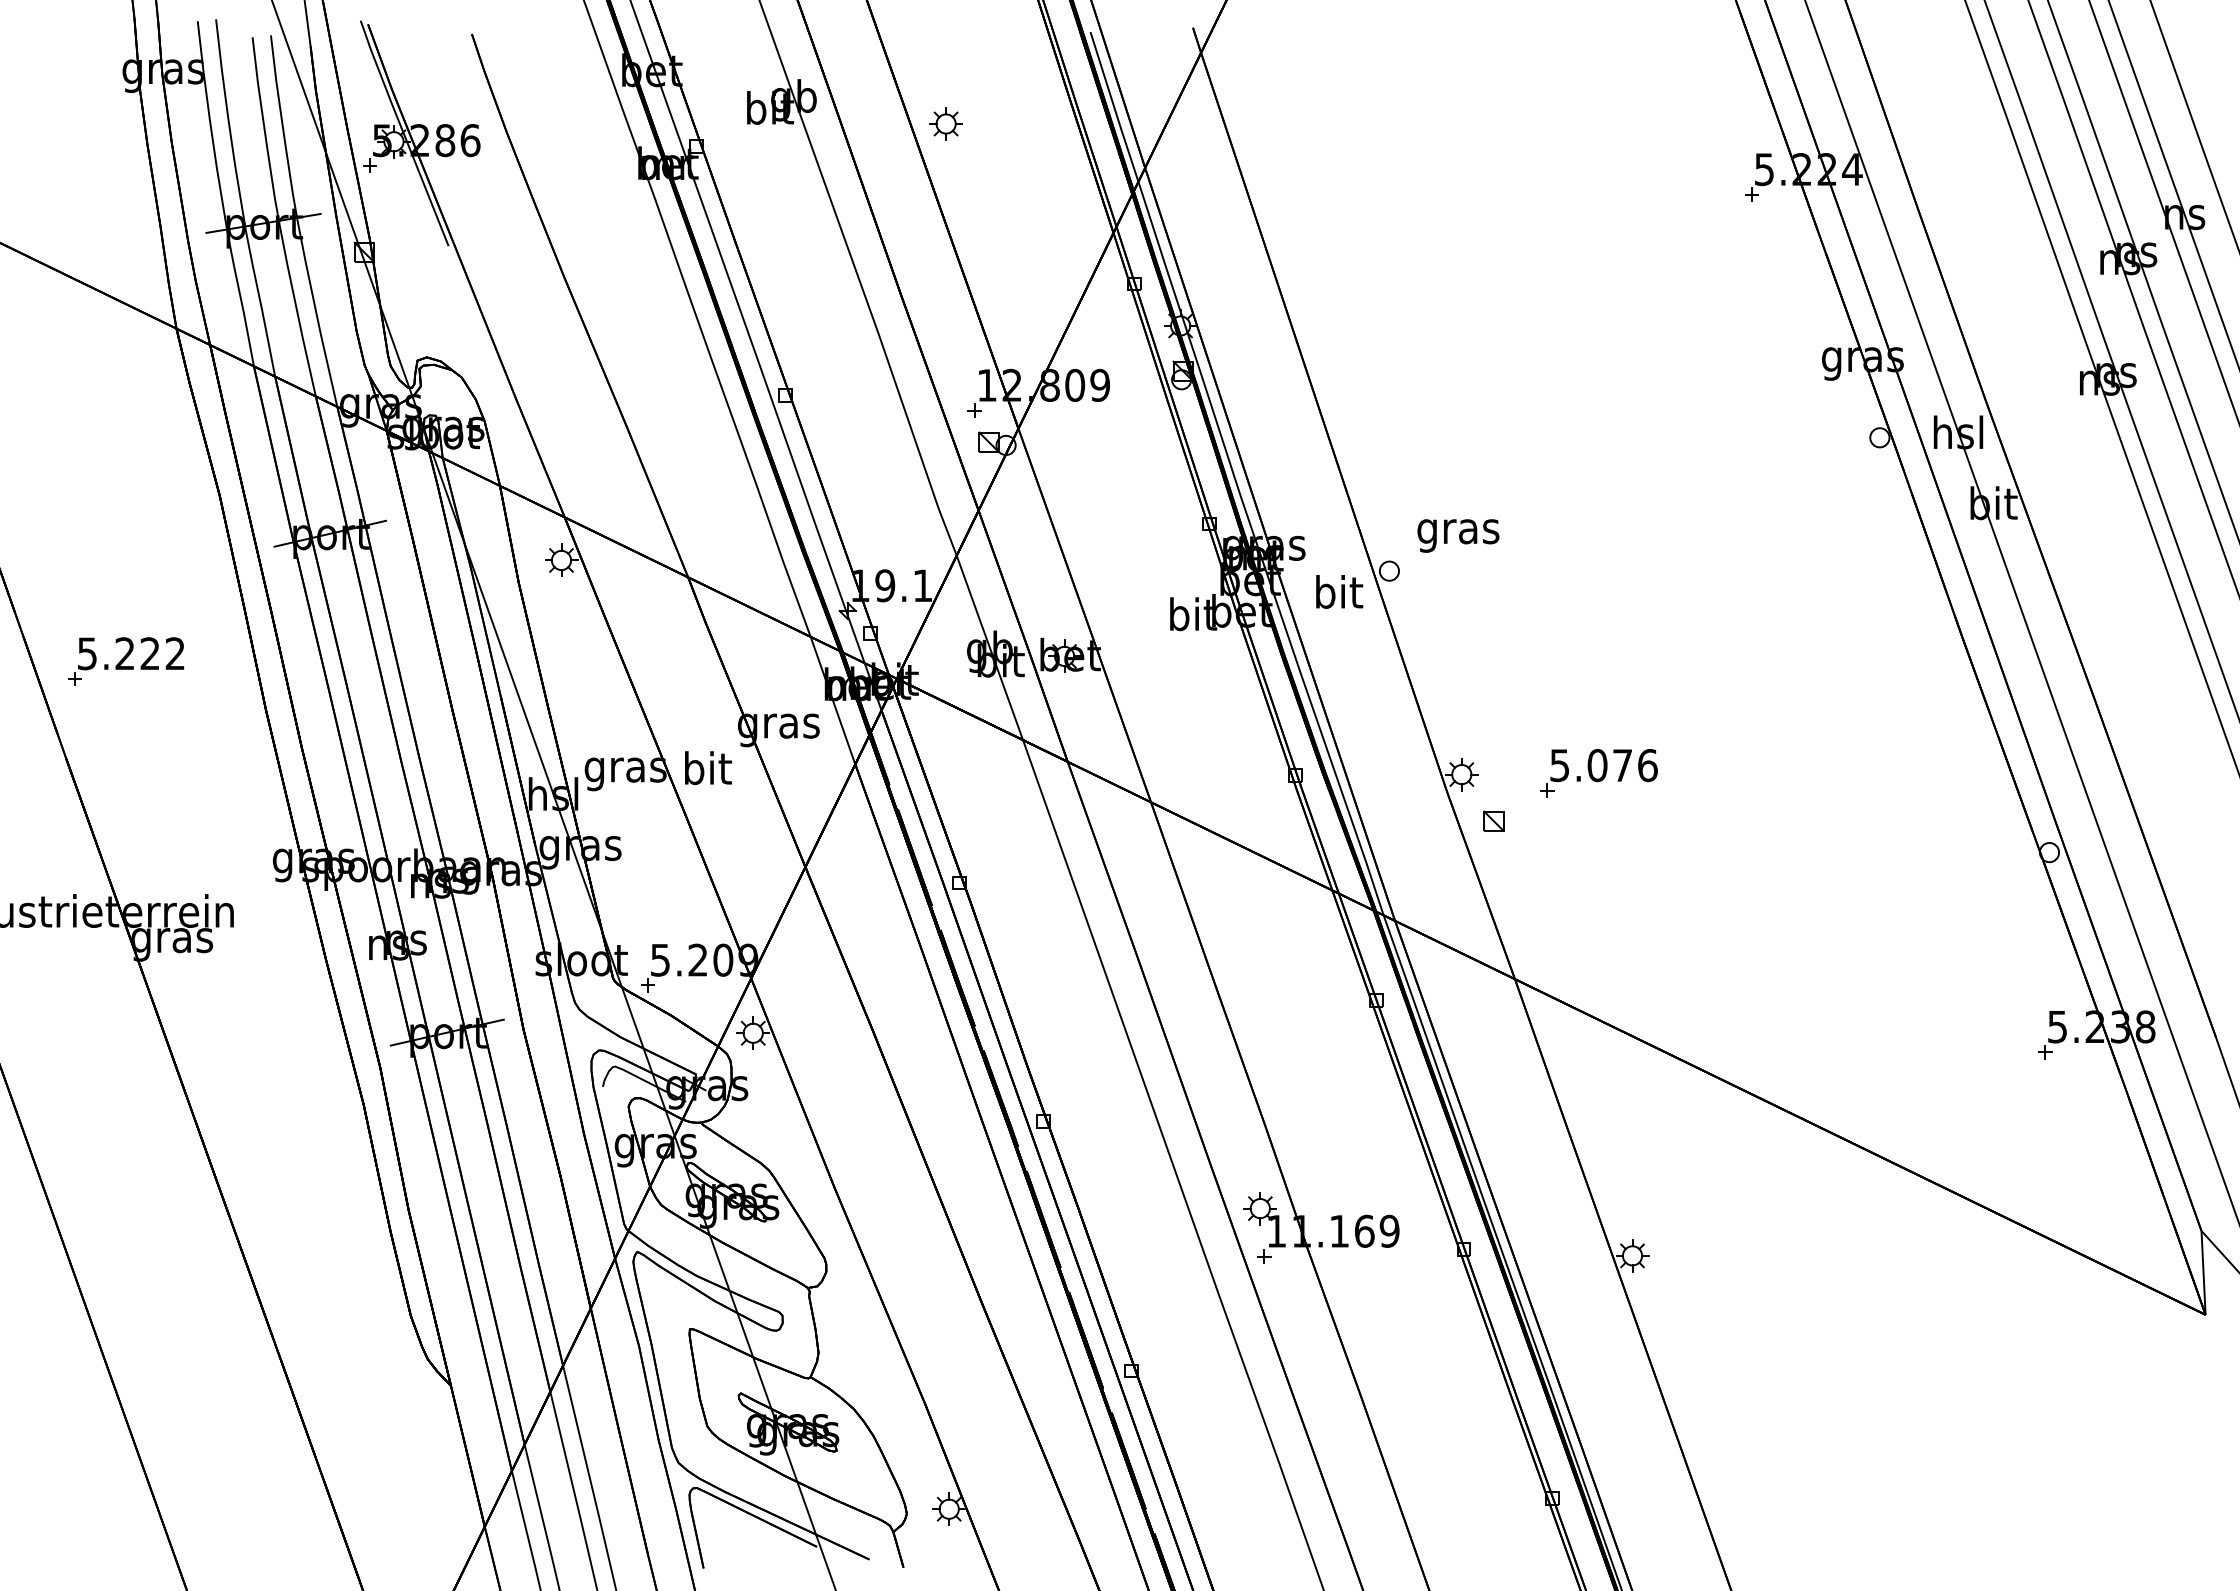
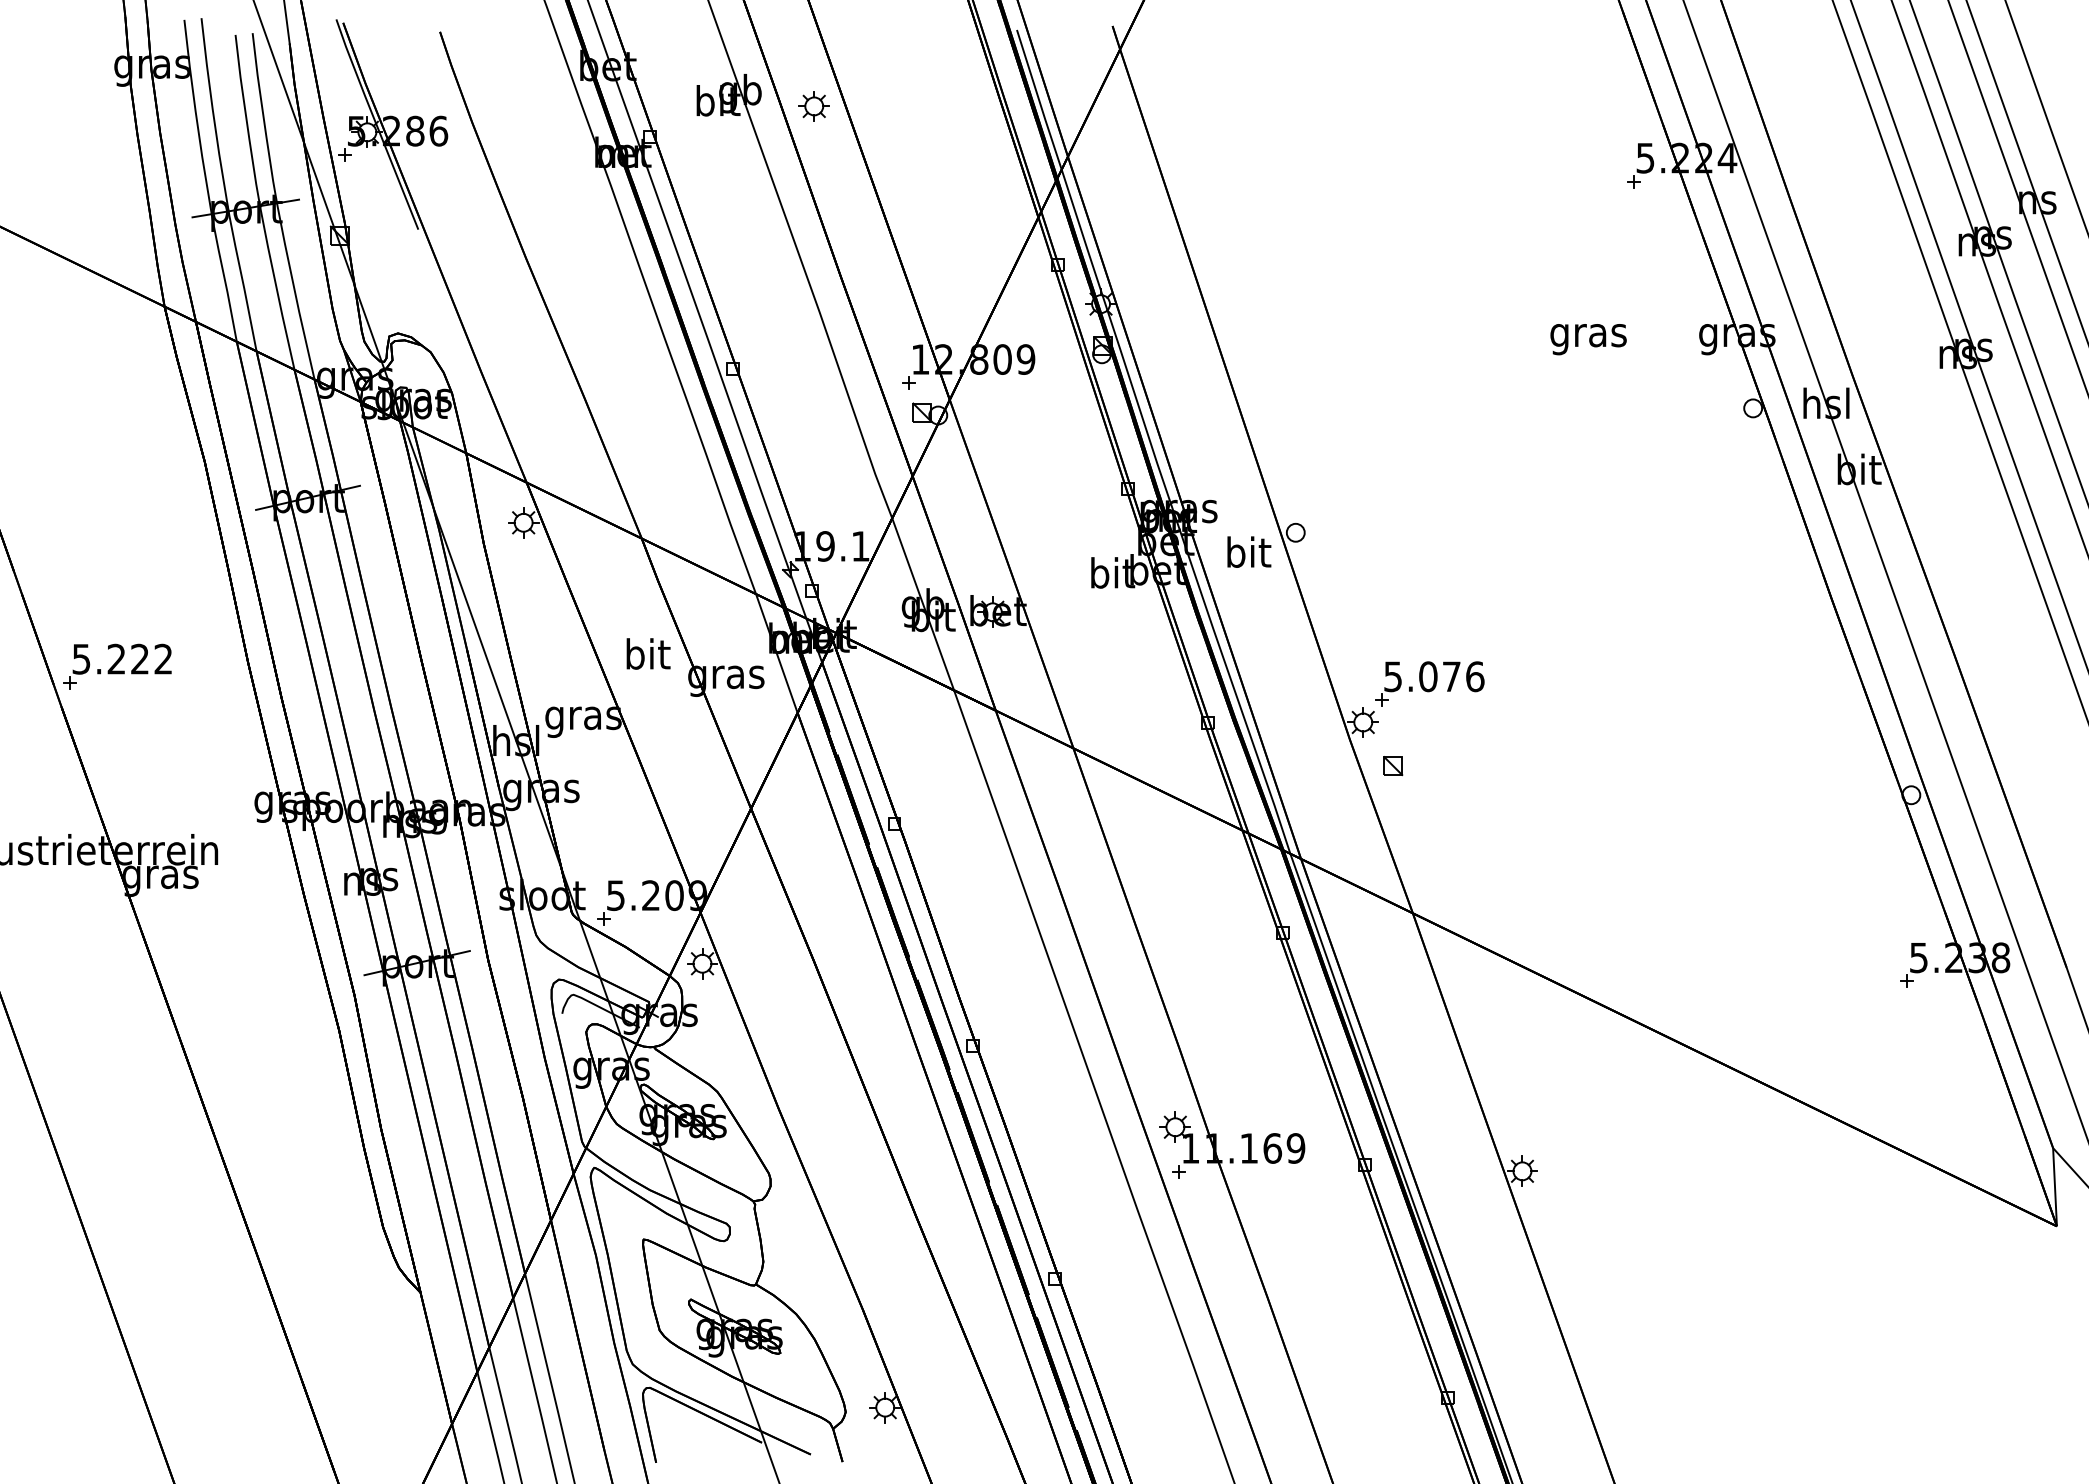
part: (945, 123) -> (813, 105), moved
text: (1458, 535) -> (1588, 339), moved
part: (125, 661) -> (117, 666), moved
text: (708, 768) -> (648, 654), moved
part: (1598, 773) -> (1429, 684), moved

